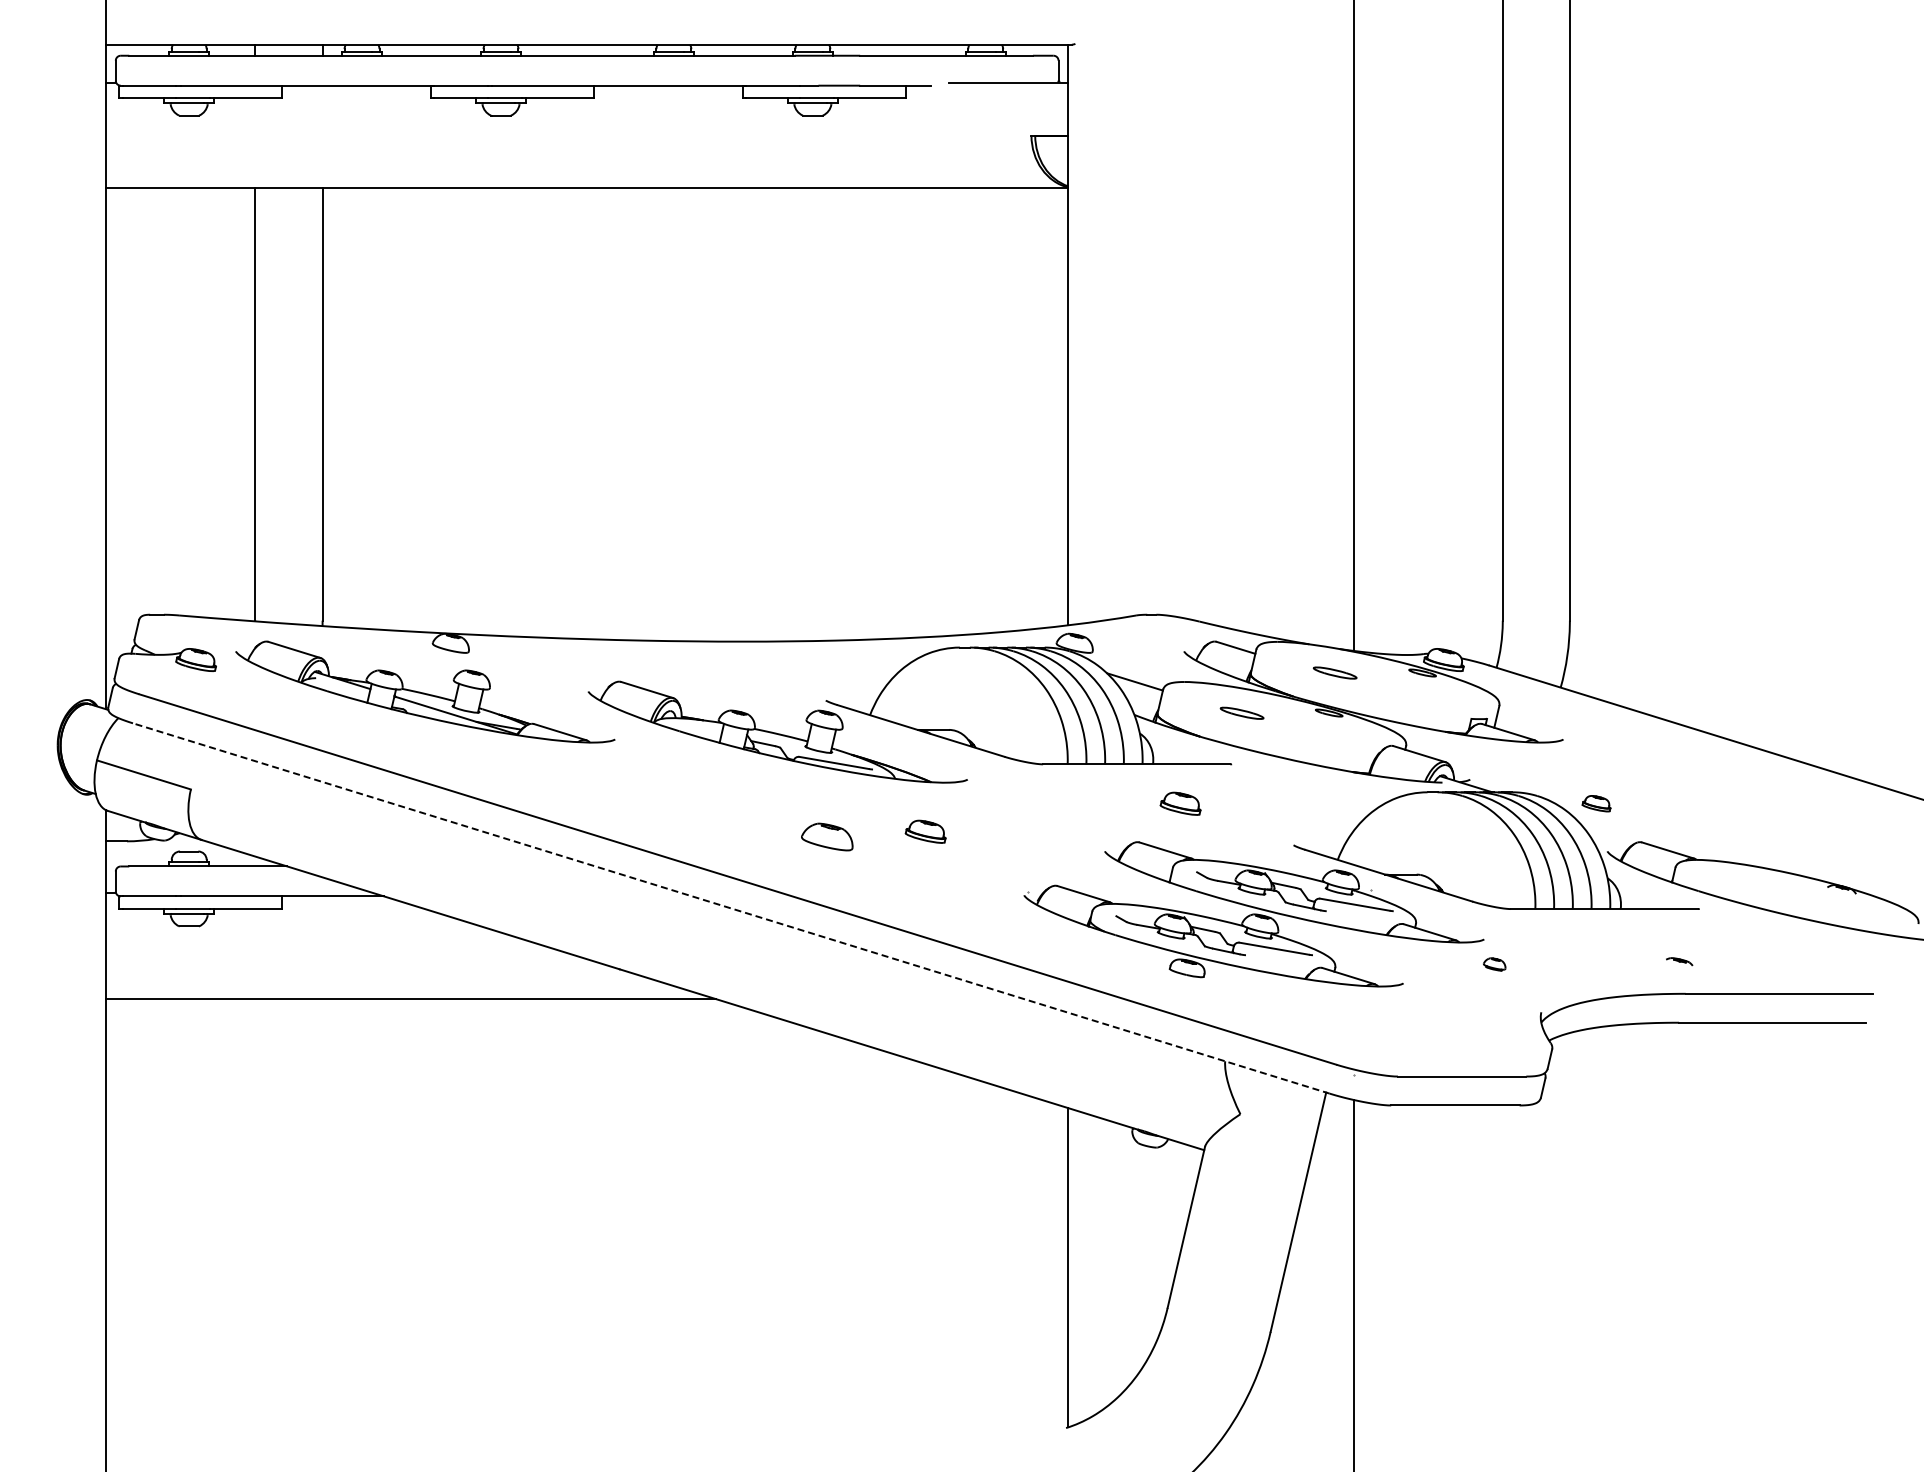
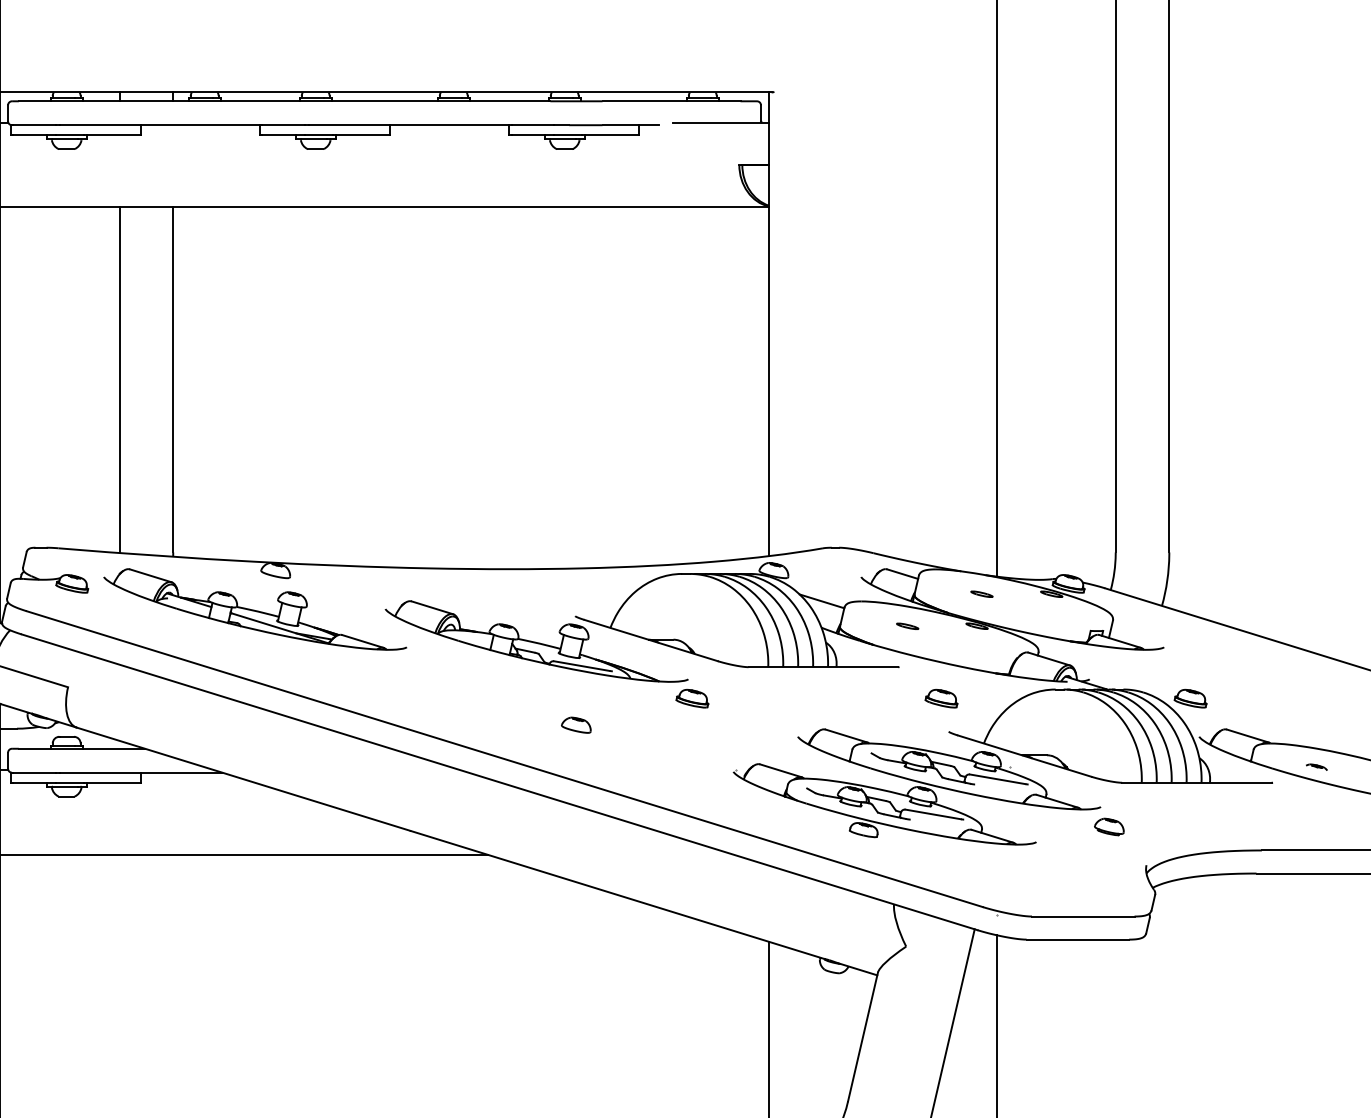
part: (1335, 672) -> (982, 593), size x0.62
part: (1242, 712) -> (907, 625), size x0.62
part: (1180, 803) -> (941, 698), moved
part: (1596, 803) -> (1190, 698), size x1.43
part: (925, 831) -> (692, 698), moved
part: (827, 836) -> (576, 724), size x0.71
line: (730, 908) -> (498, 782), dashed -> solid
part: (1679, 961) -> (1316, 767), moved
part: (1494, 964) -> (1109, 827), size x1.67

